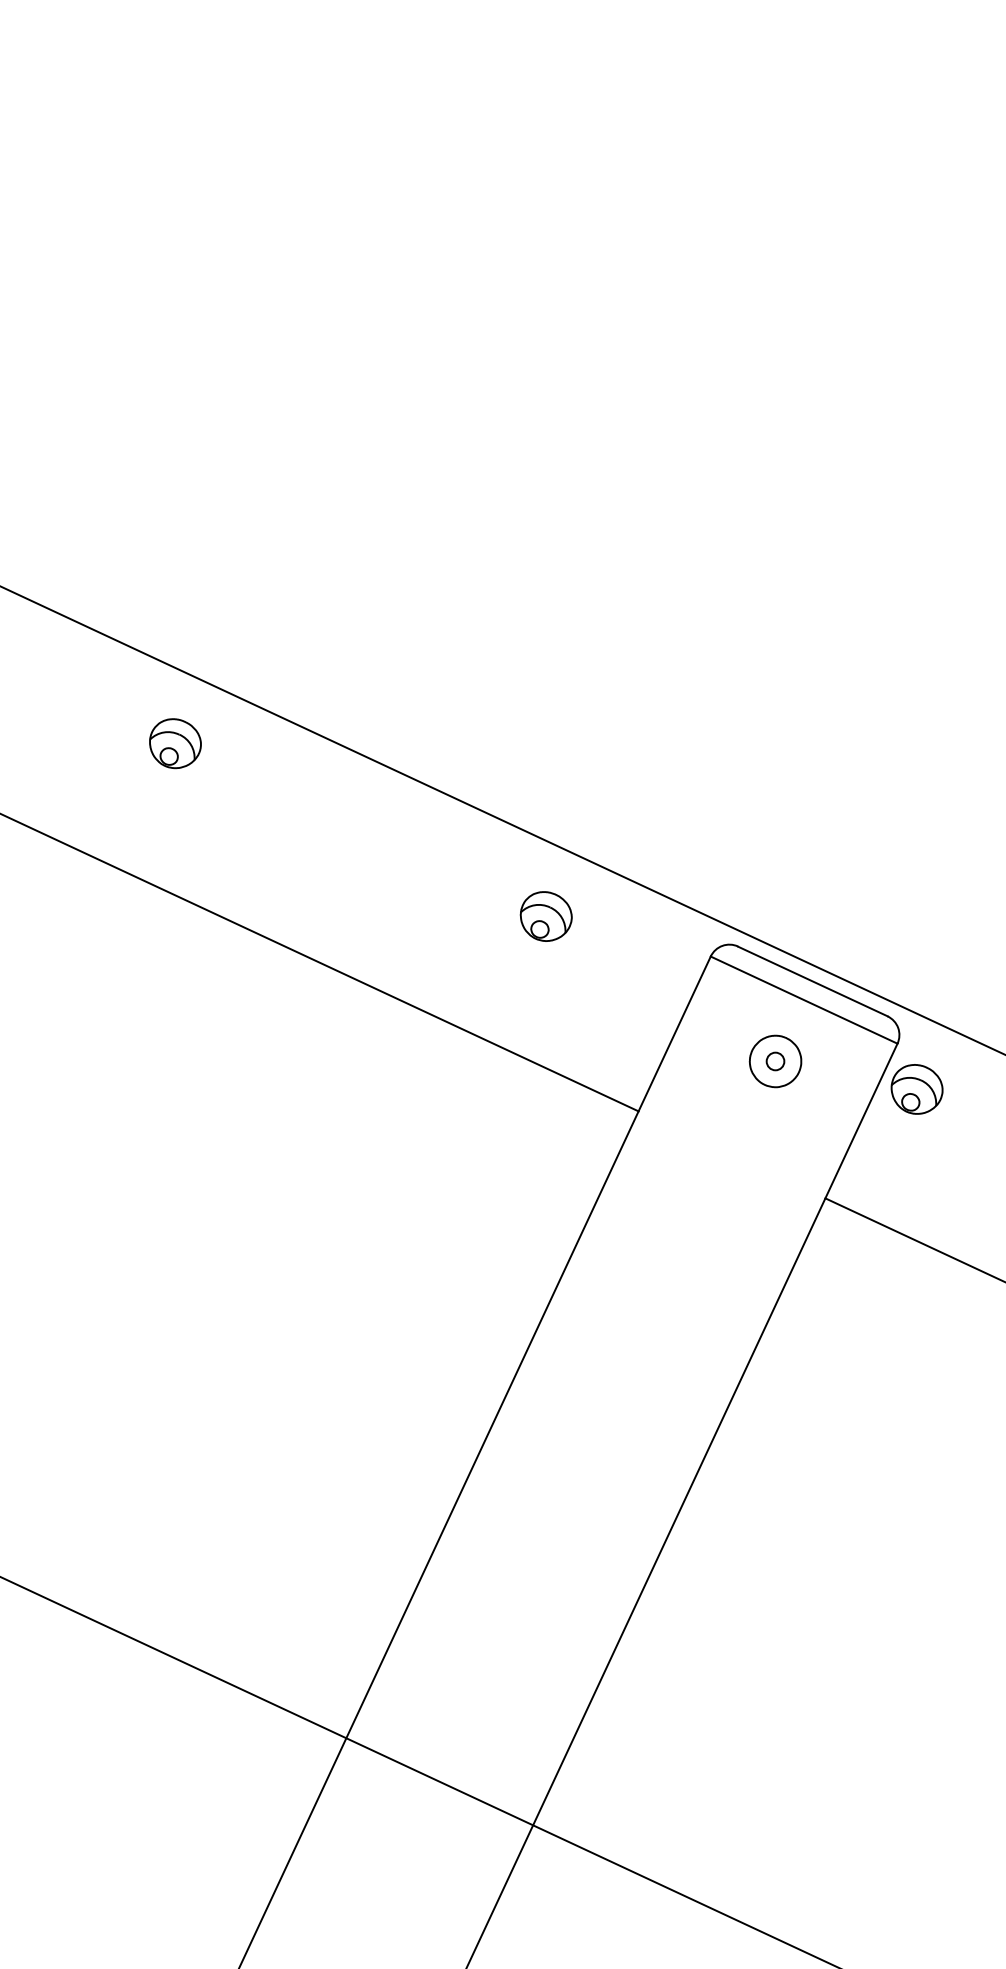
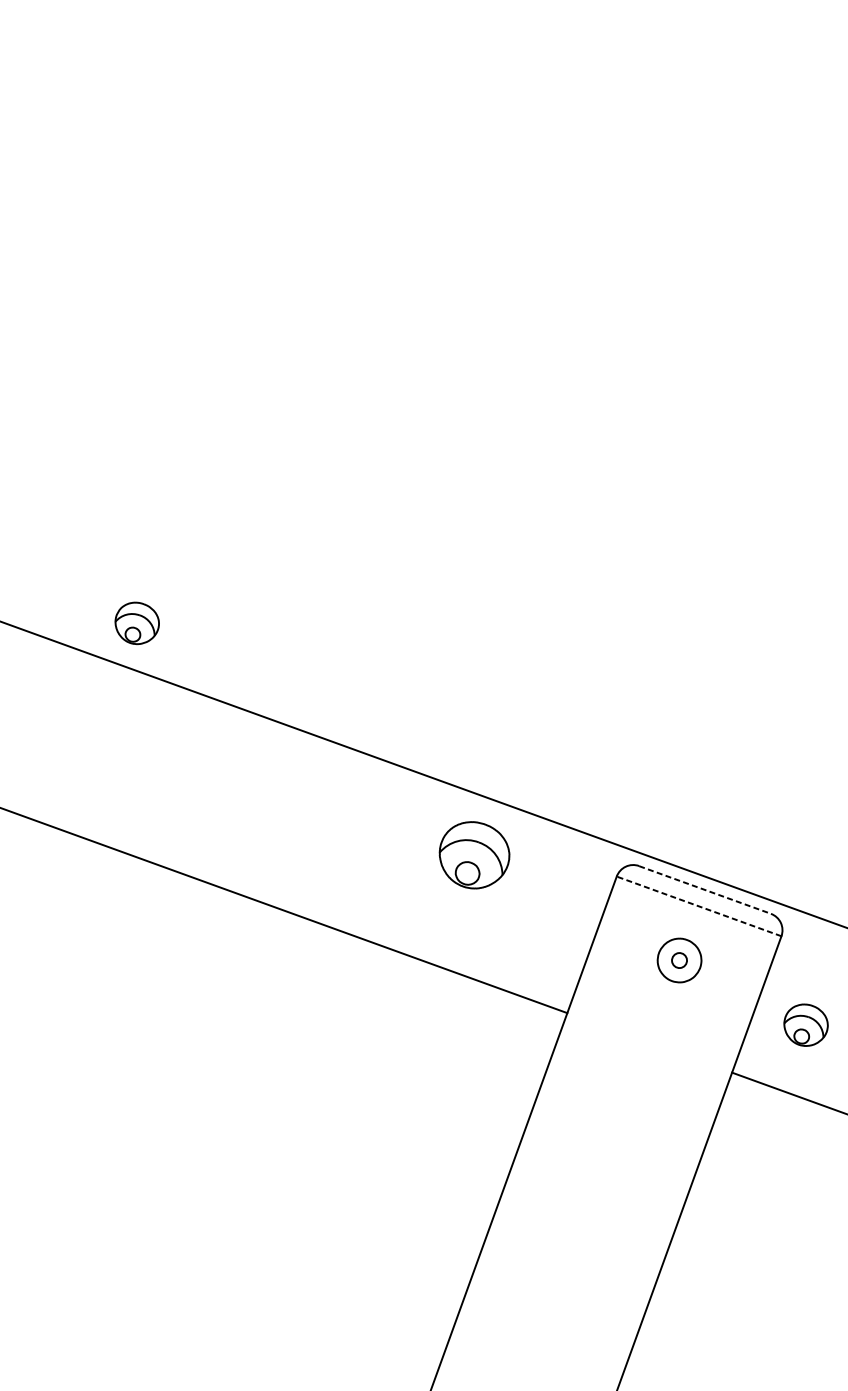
part: (175, 743) -> (137, 623), moved
part: (545, 916) -> (473, 855), size x1.6
line: (813, 981) -> (705, 889), solid -> dashed
line: (803, 999) -> (698, 905), solid -> dashed
part: (916, 1089) -> (805, 1025), moved

